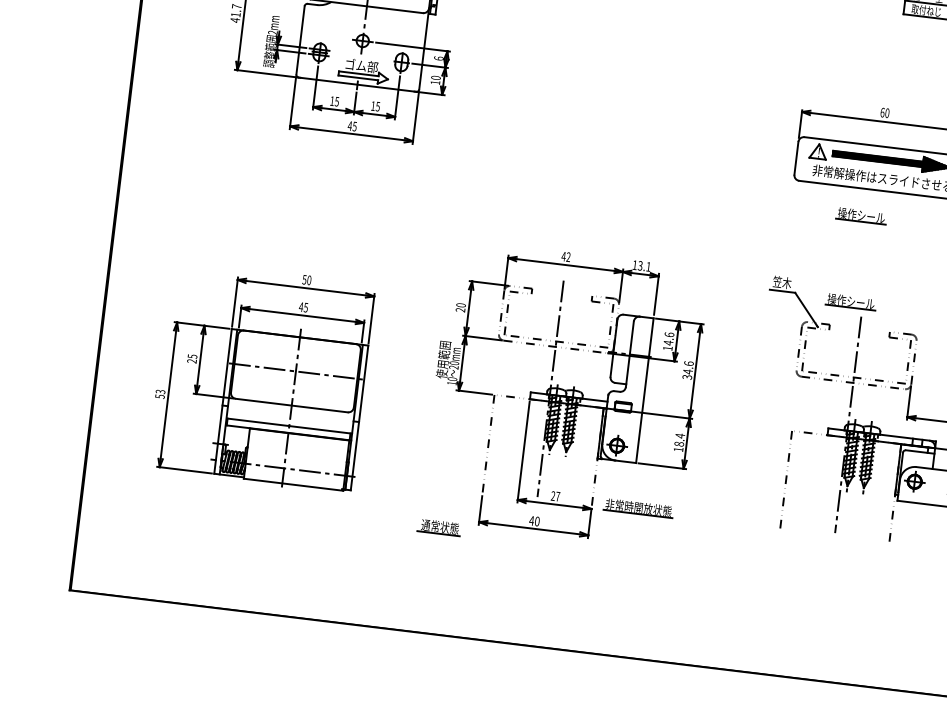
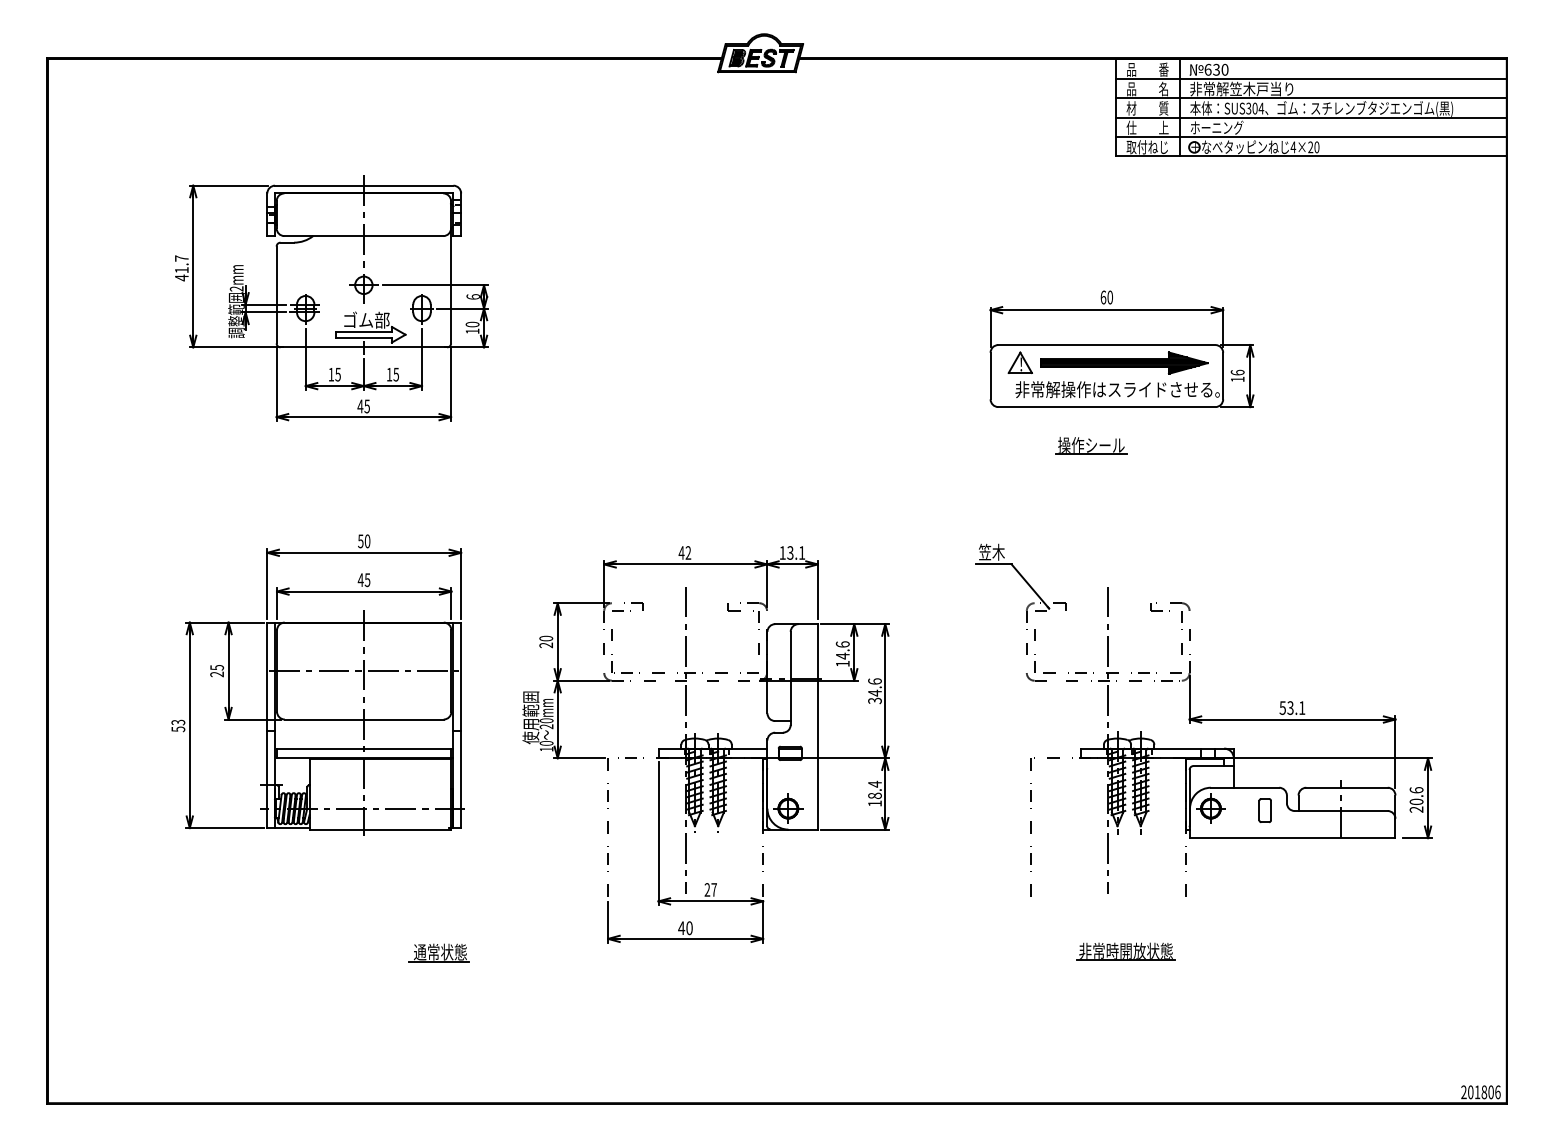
part: (851, 301) -> (1091, 567), removed
part: (261, 376) -> (317, 684), moved
part: (638, 508) -> (1125, 951), moved
part: (438, 526) -> (438, 952), moved

